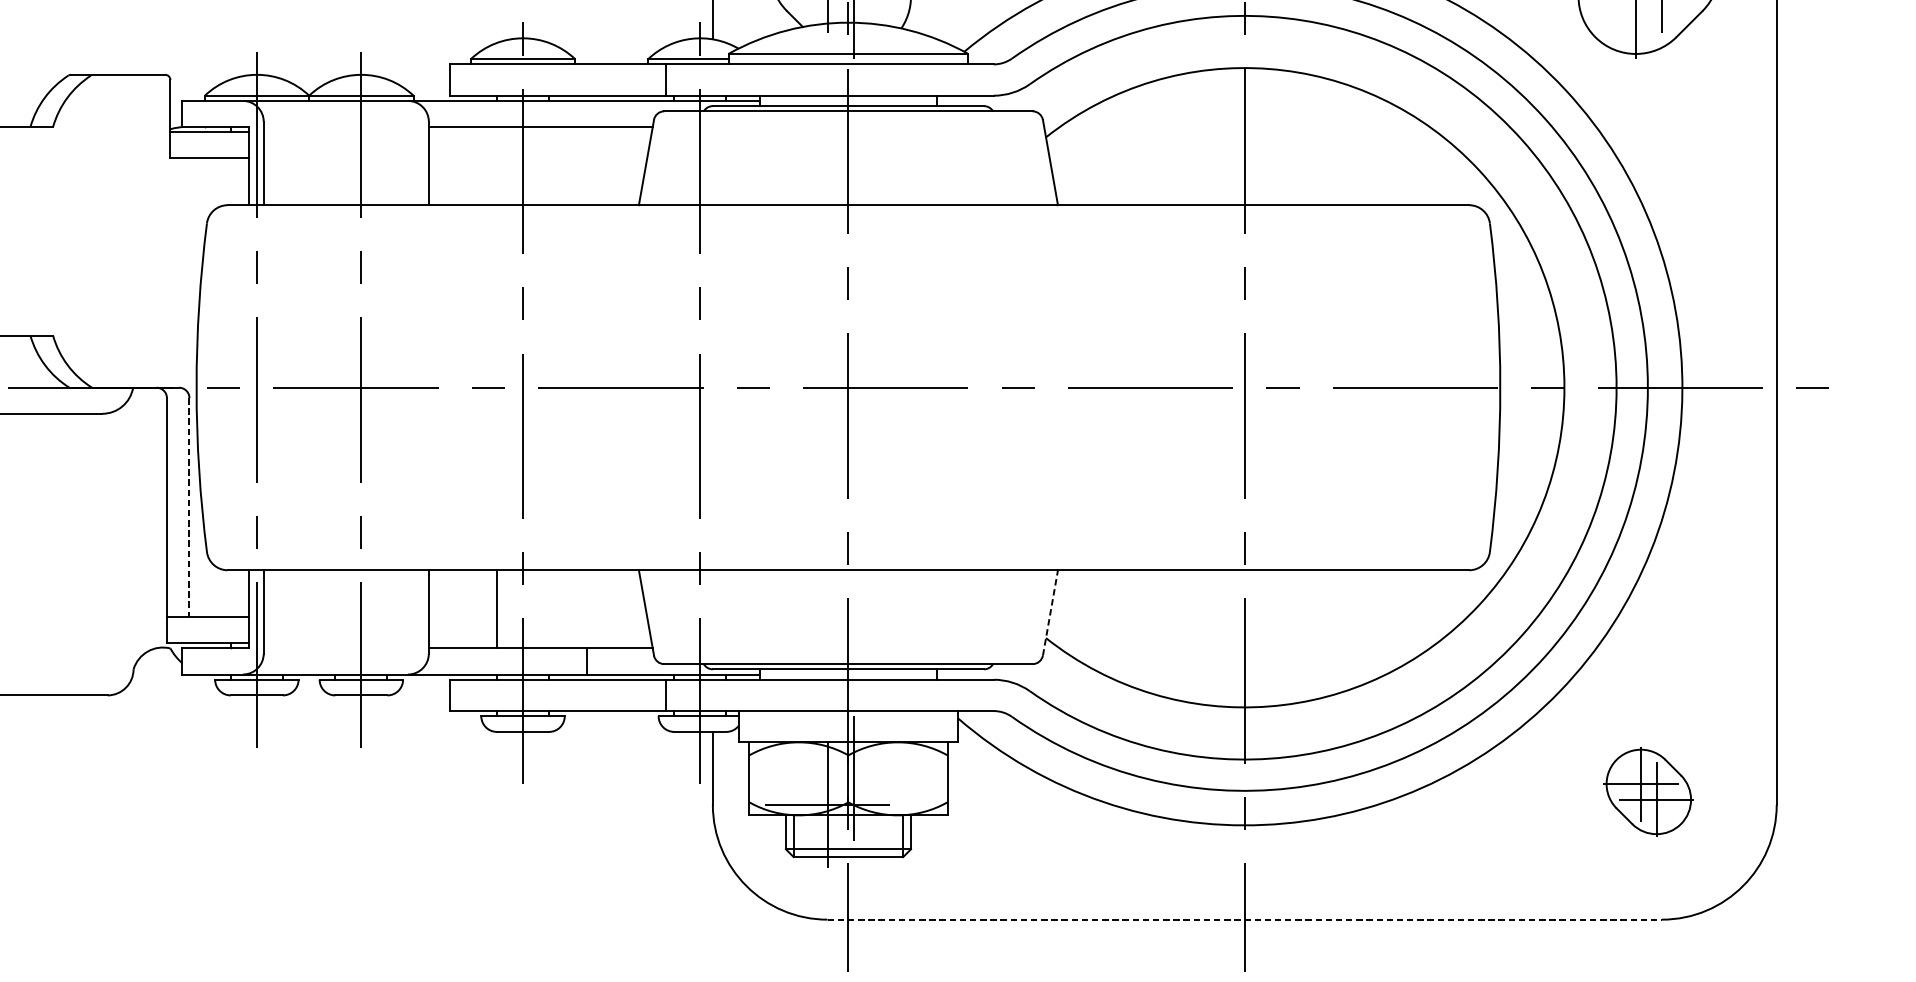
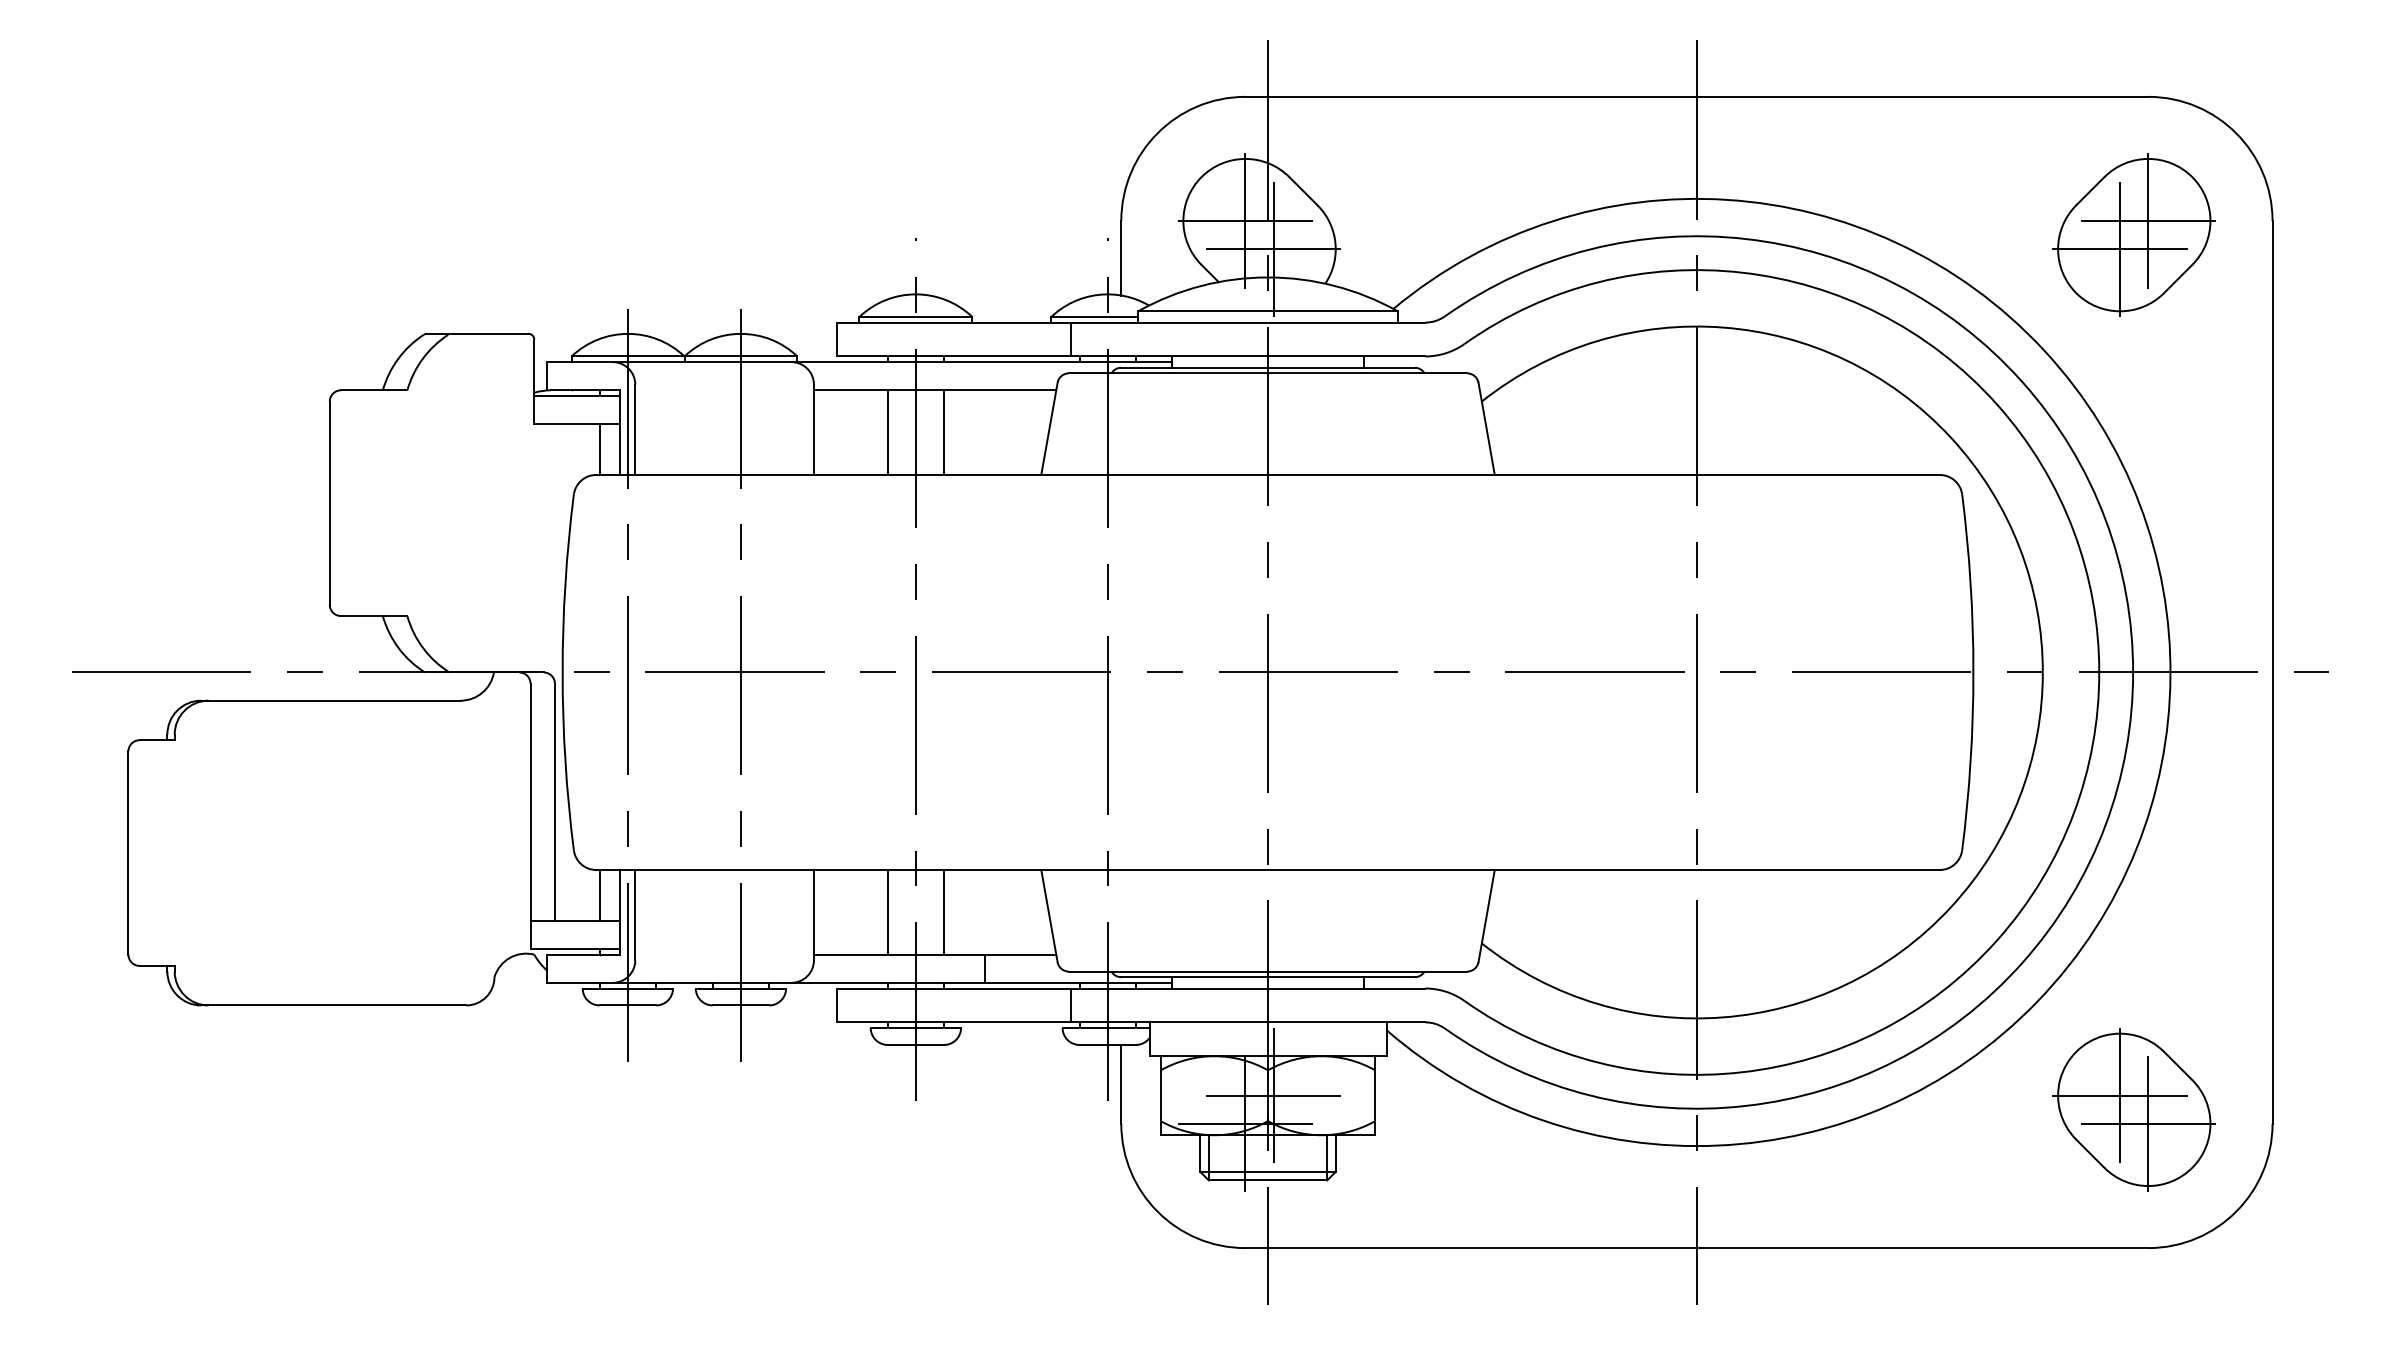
line: (496, 165) -> (887, 432), added
line: (549, 165) -> (944, 432), added
line: (230, 181) -> (599, 449), added
line: (189, 507) -> (554, 802), dashed -> solid
line: (230, 593) -> (599, 895), added
line: (549, 609) -> (944, 912), added
line: (1050, 613) -> (1486, 916), dashed -> solid
line: (853, 778) -> (1273, 1095), added
part: (1648, 791) -> (2133, 1109), size x1.67
line: (1245, 920) -> (1697, 1248), dashed -> solid

